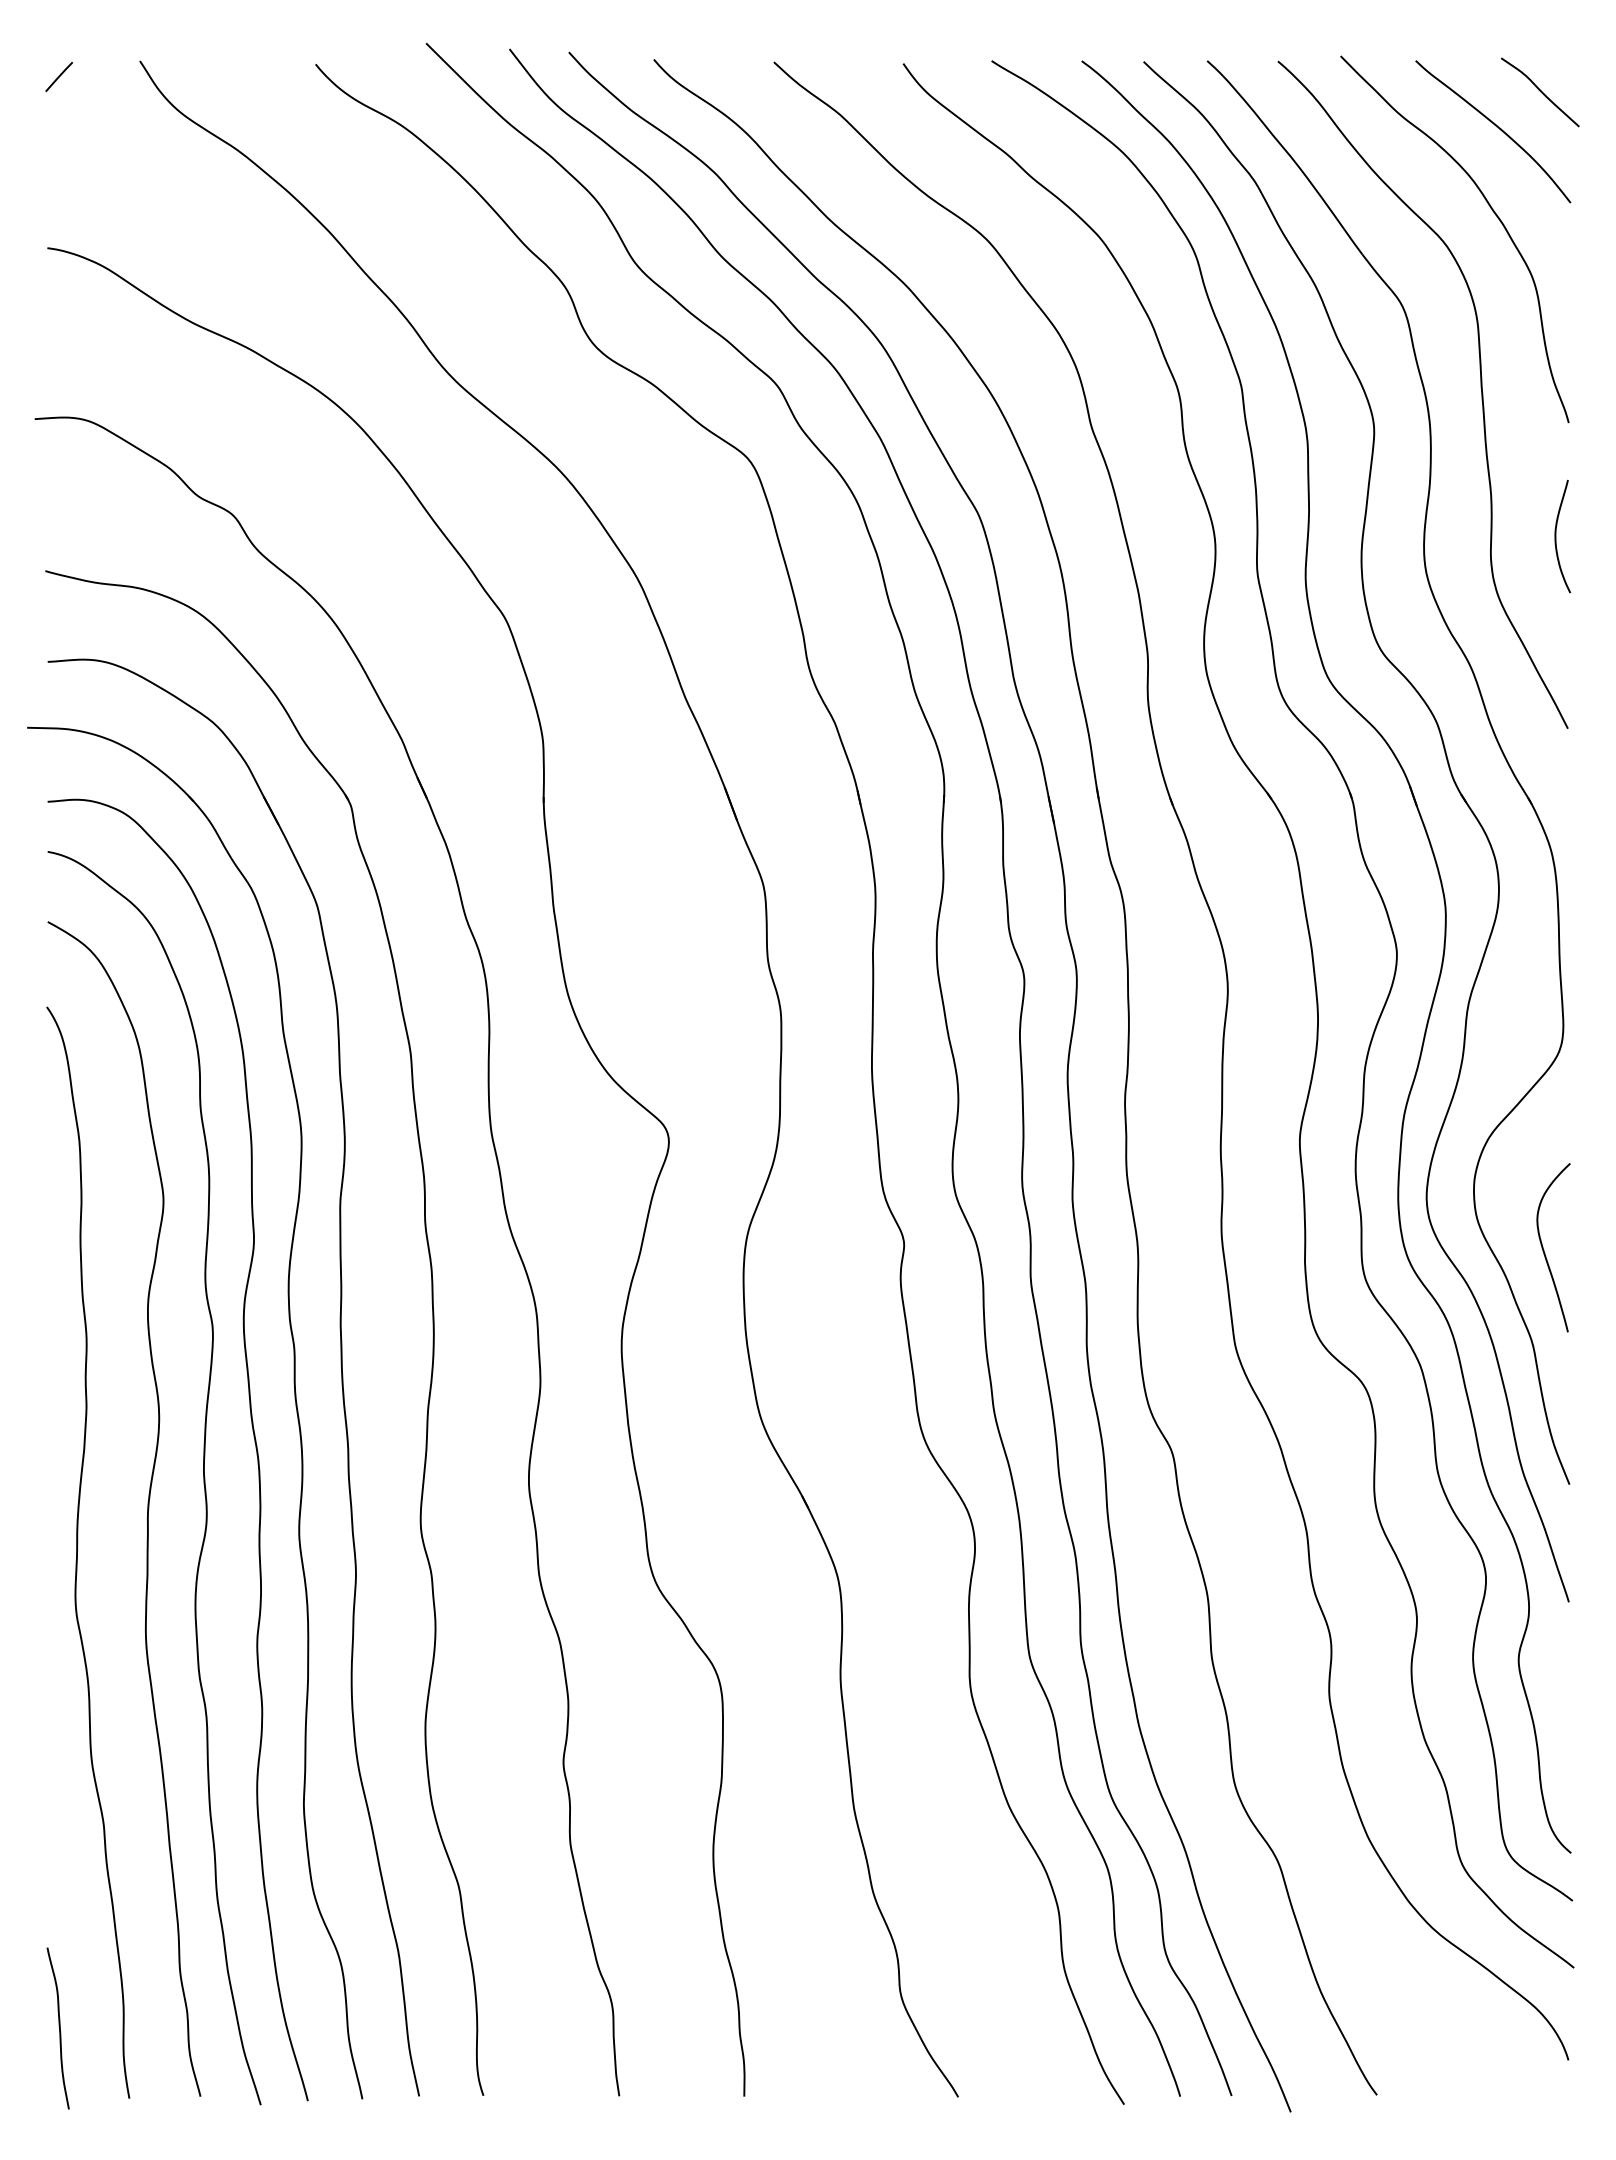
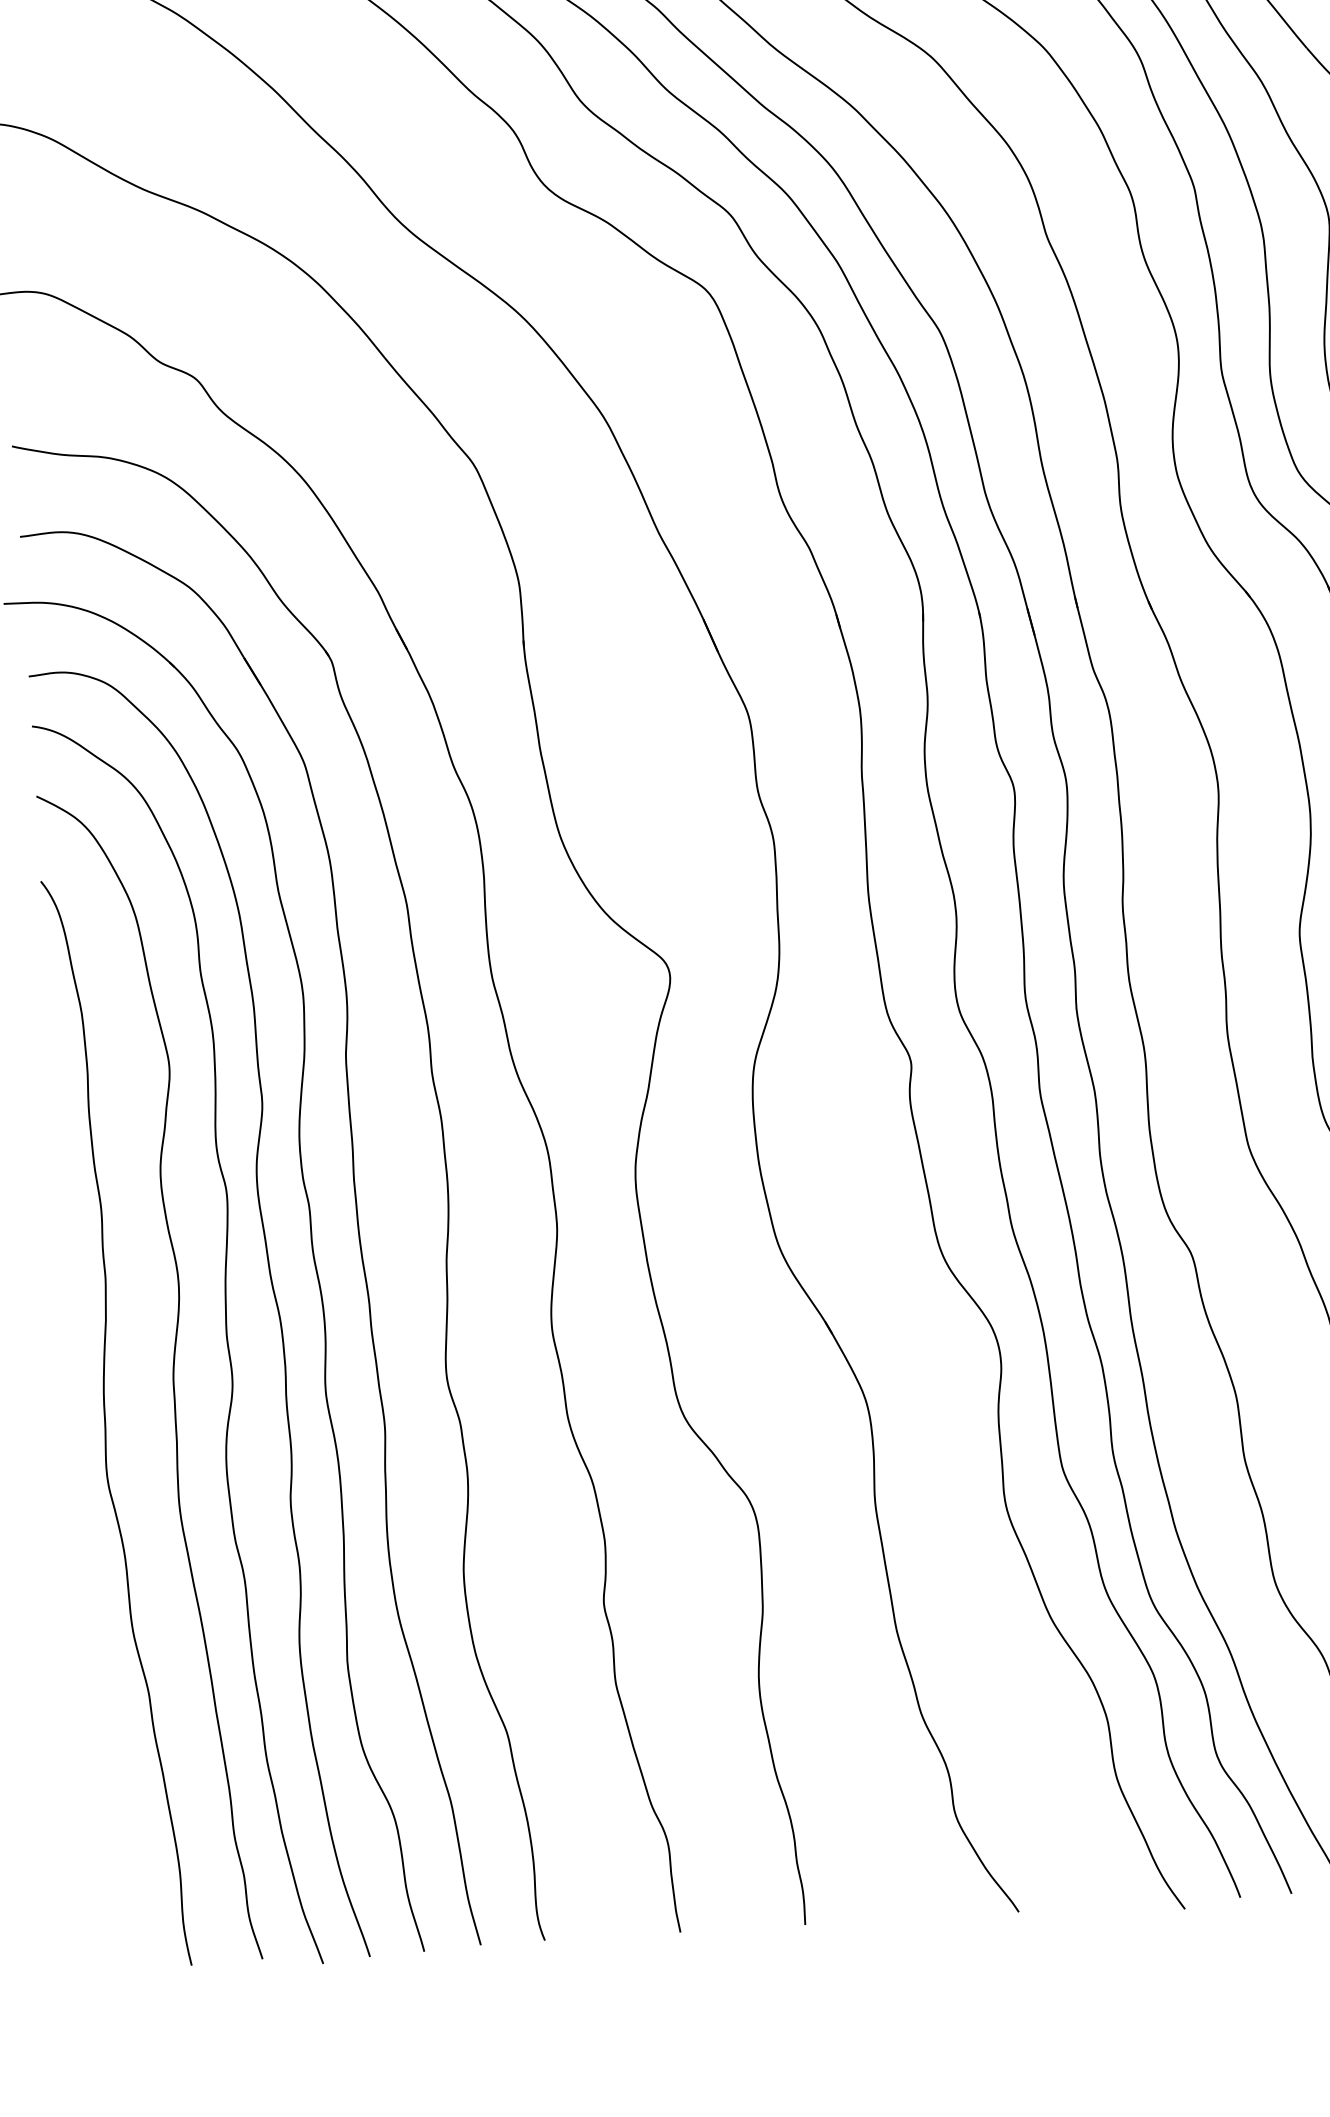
curve: (59, 2028) -> (117, 1900), removed

